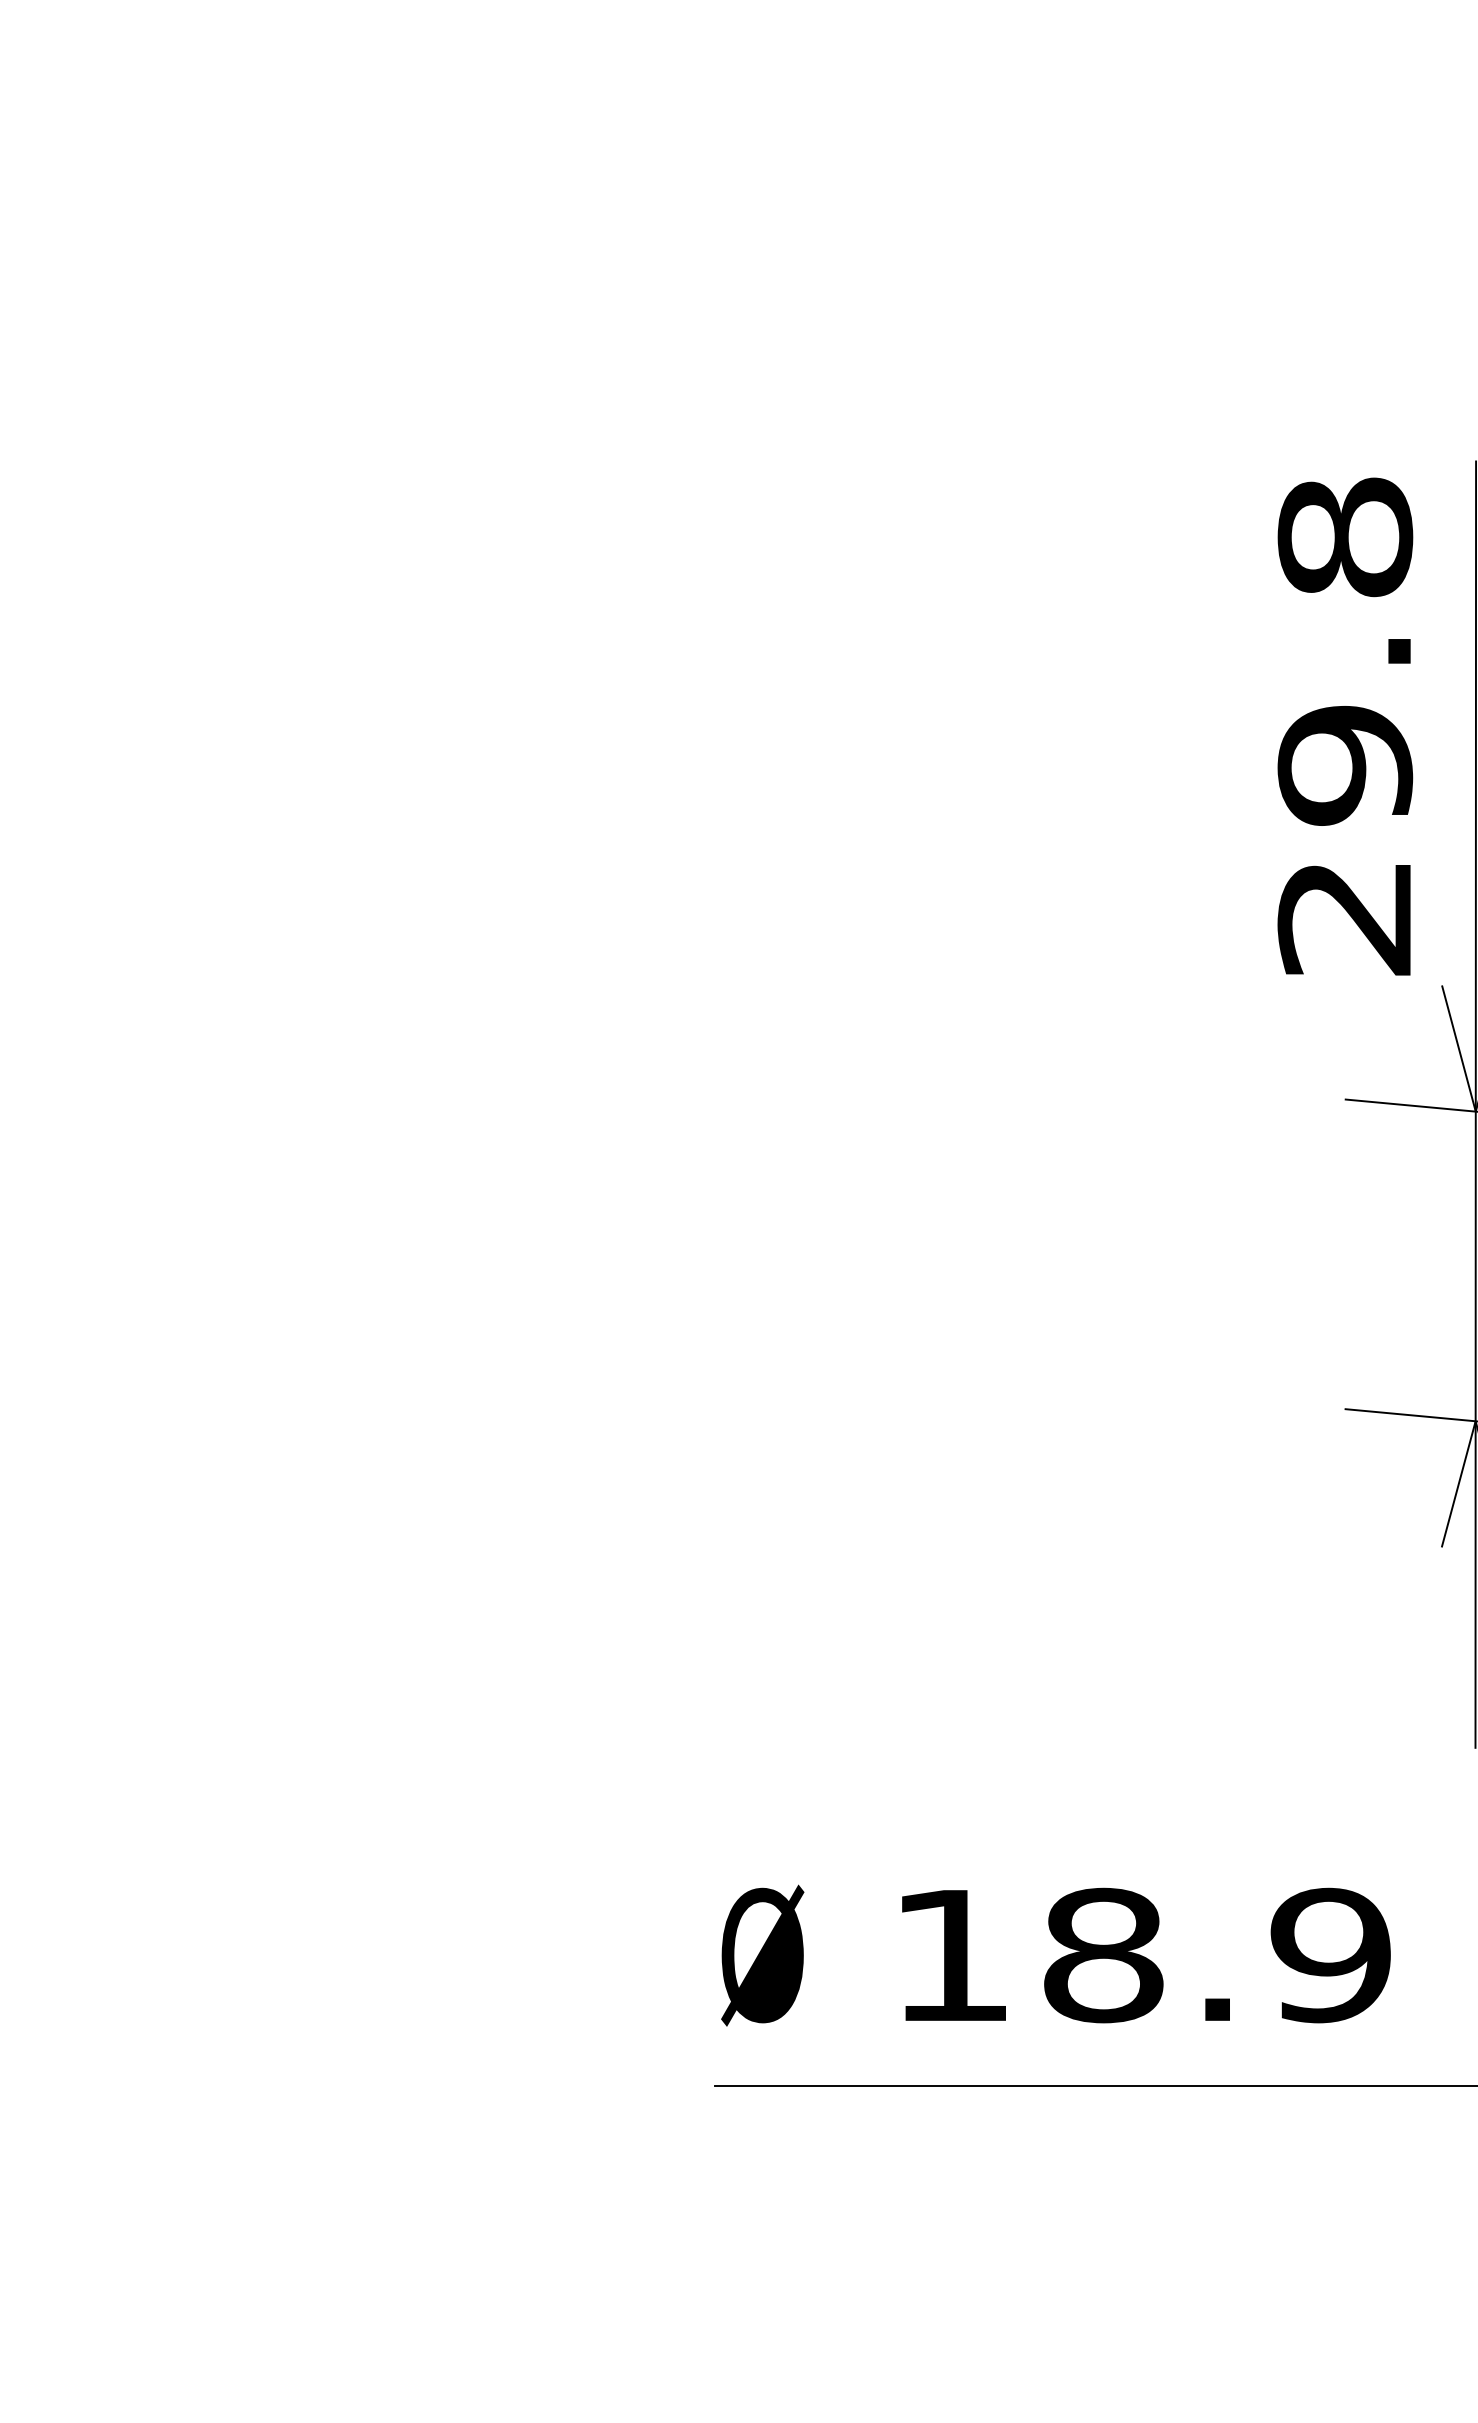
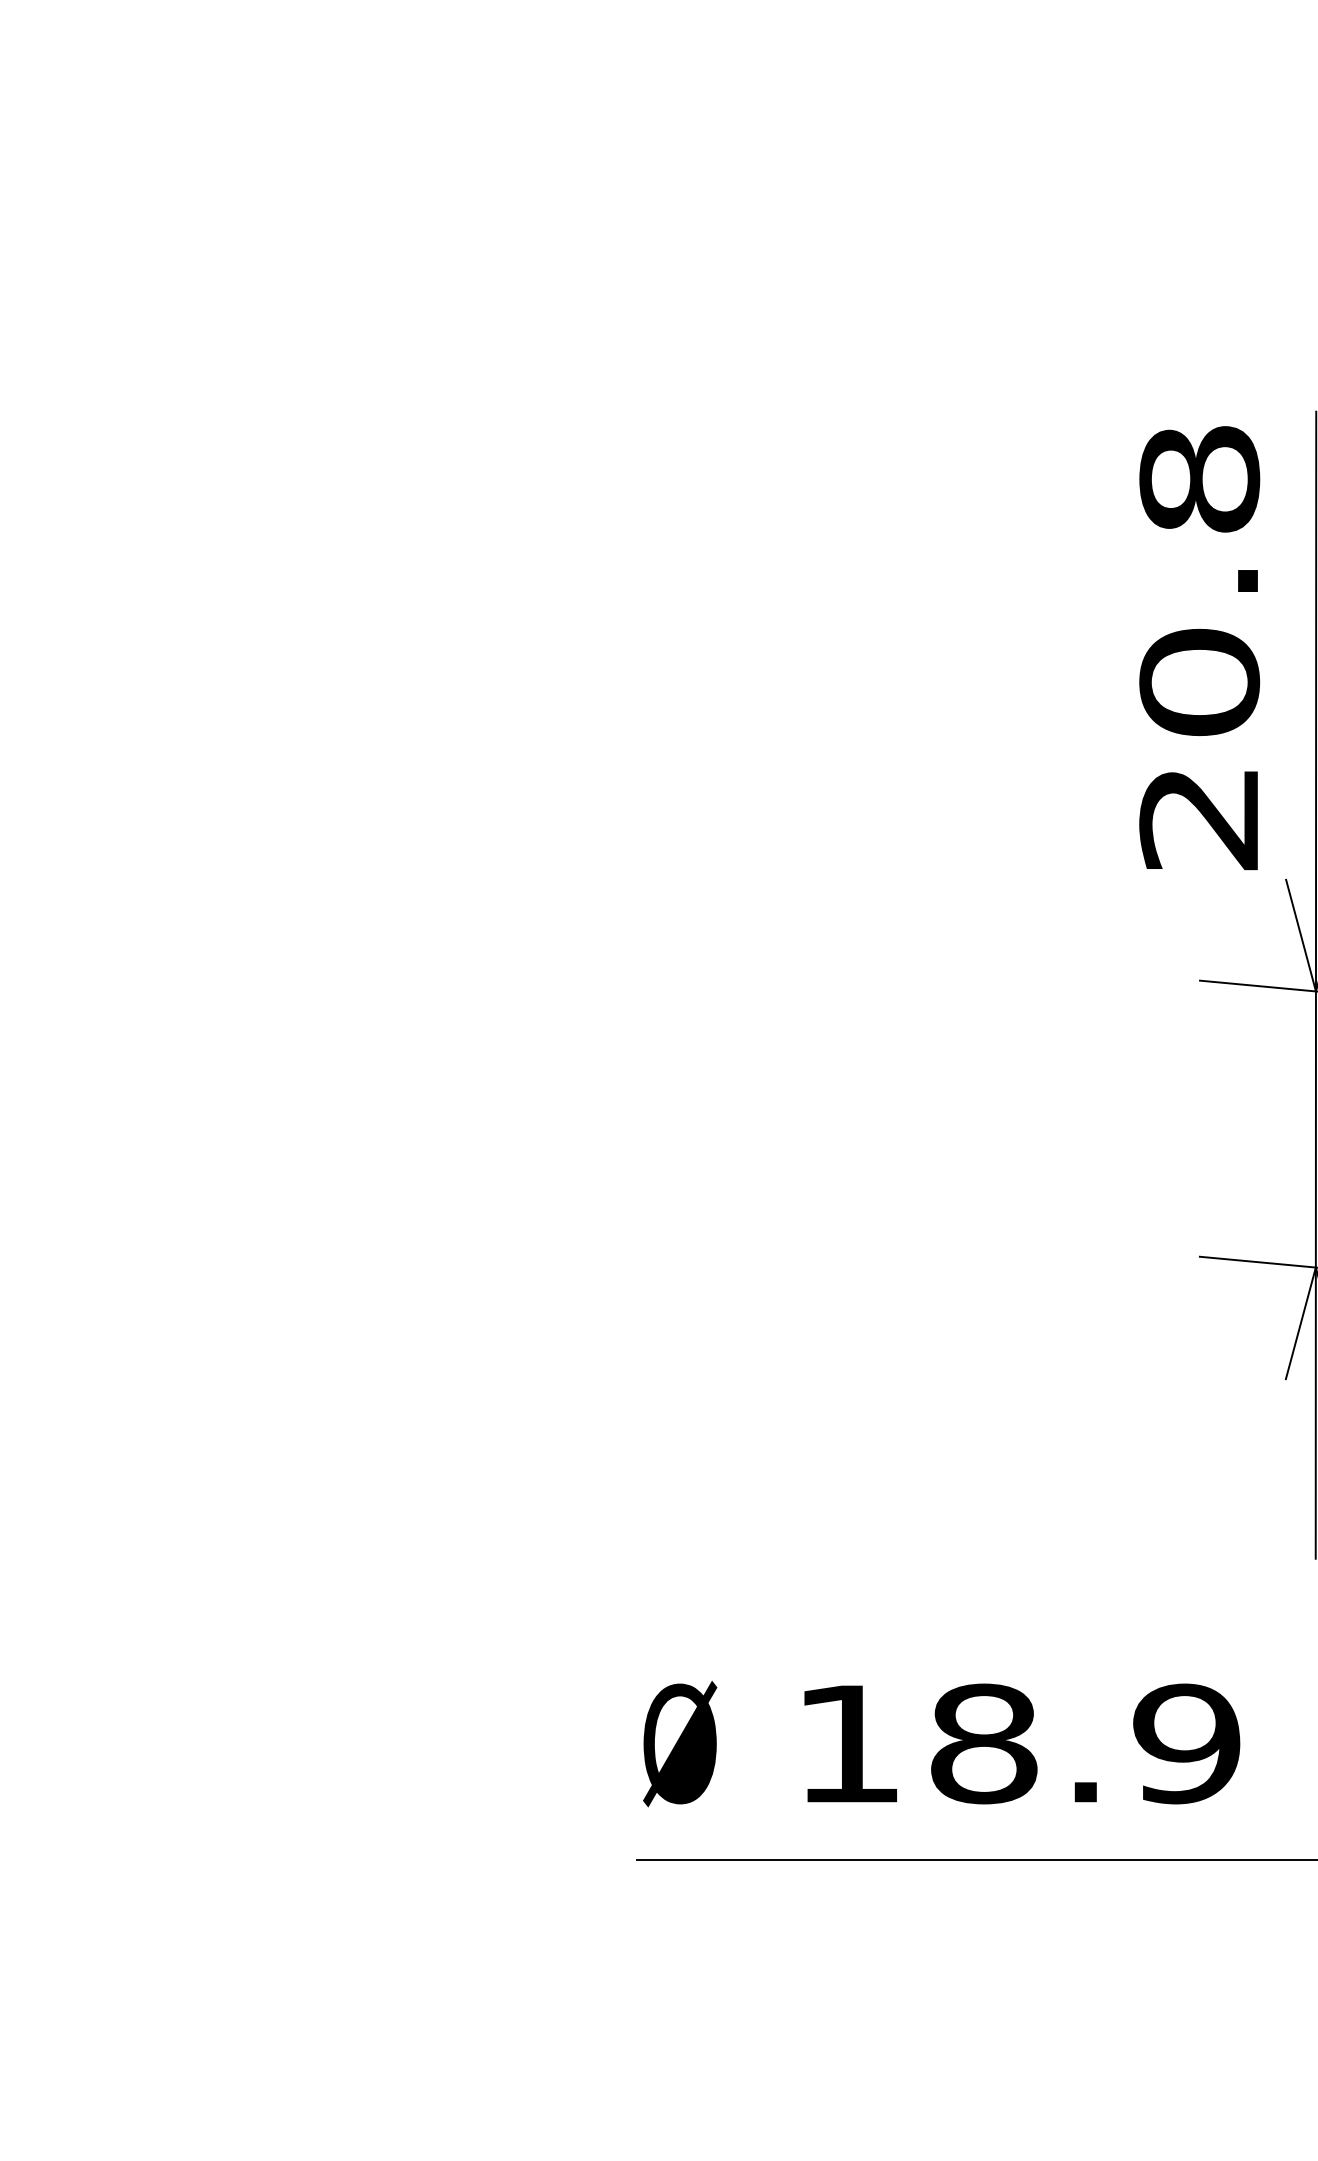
text: (1345, 765) -> (1199, 682), 29.8 -> 20.8

